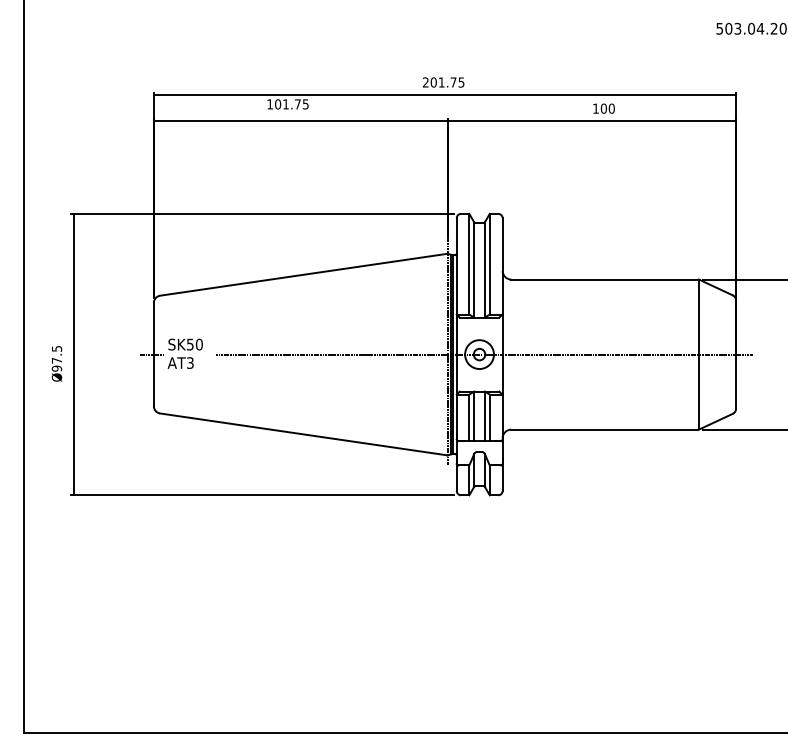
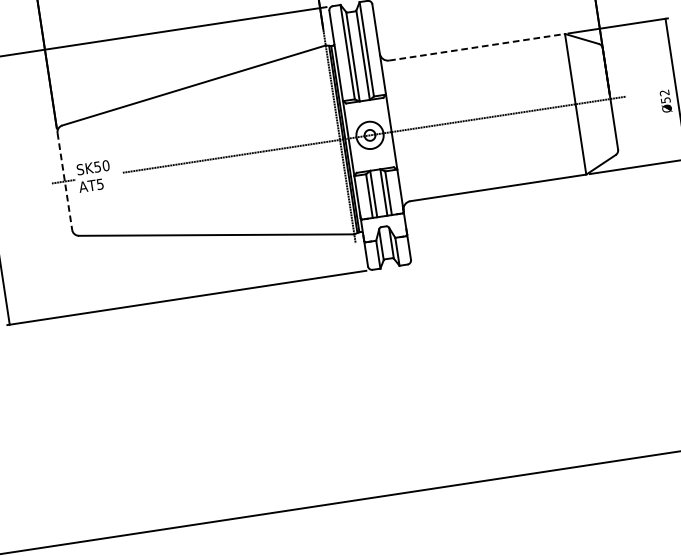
line: (604, 279) -> (476, 47), solid -> dashed
line: (153, 354) -> (64, 181), solid -> dashed
text: (190, 362) -> (100, 183), AT3 -> AT5

